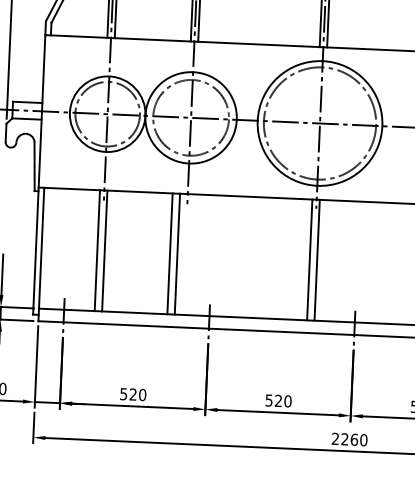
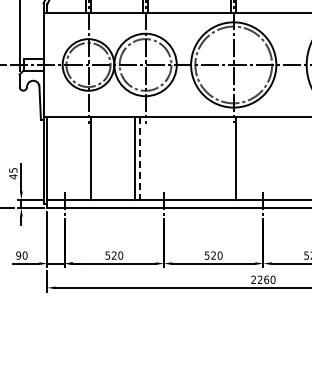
line: (97, 250) -> (85, 158), removed
line: (177, 254) -> (140, 158), solid -> dashed
line: (309, 260) -> (230, 158), removed

